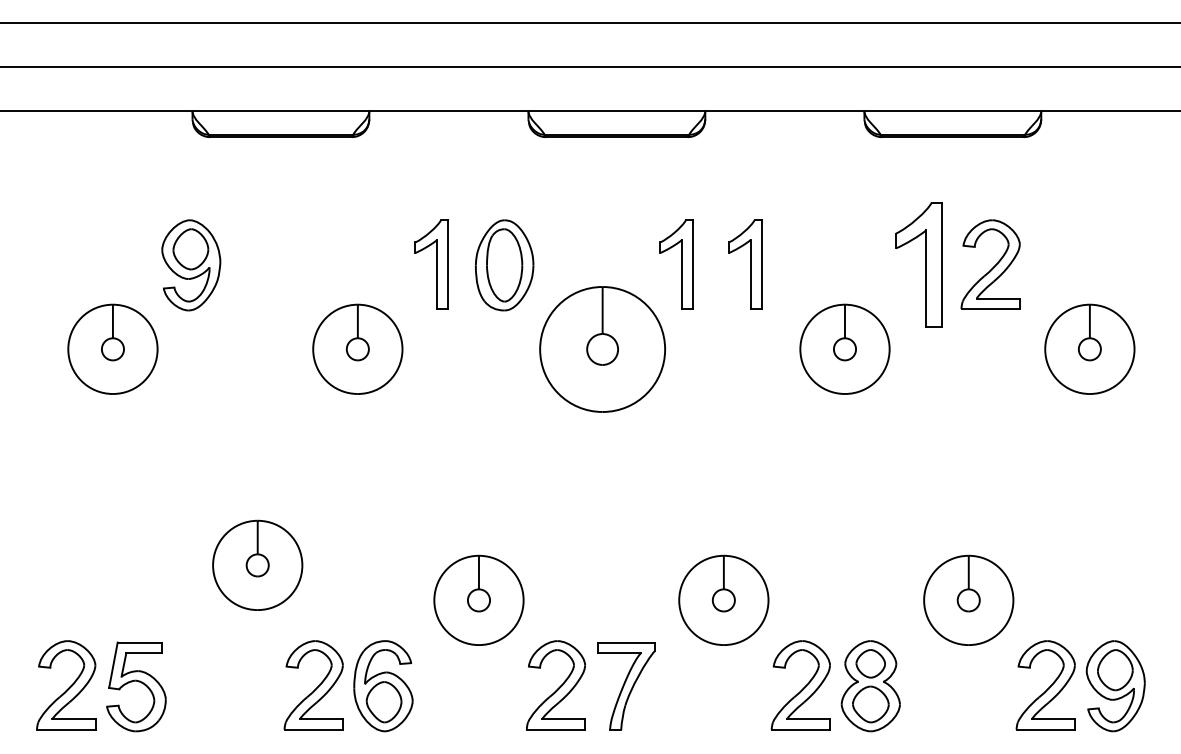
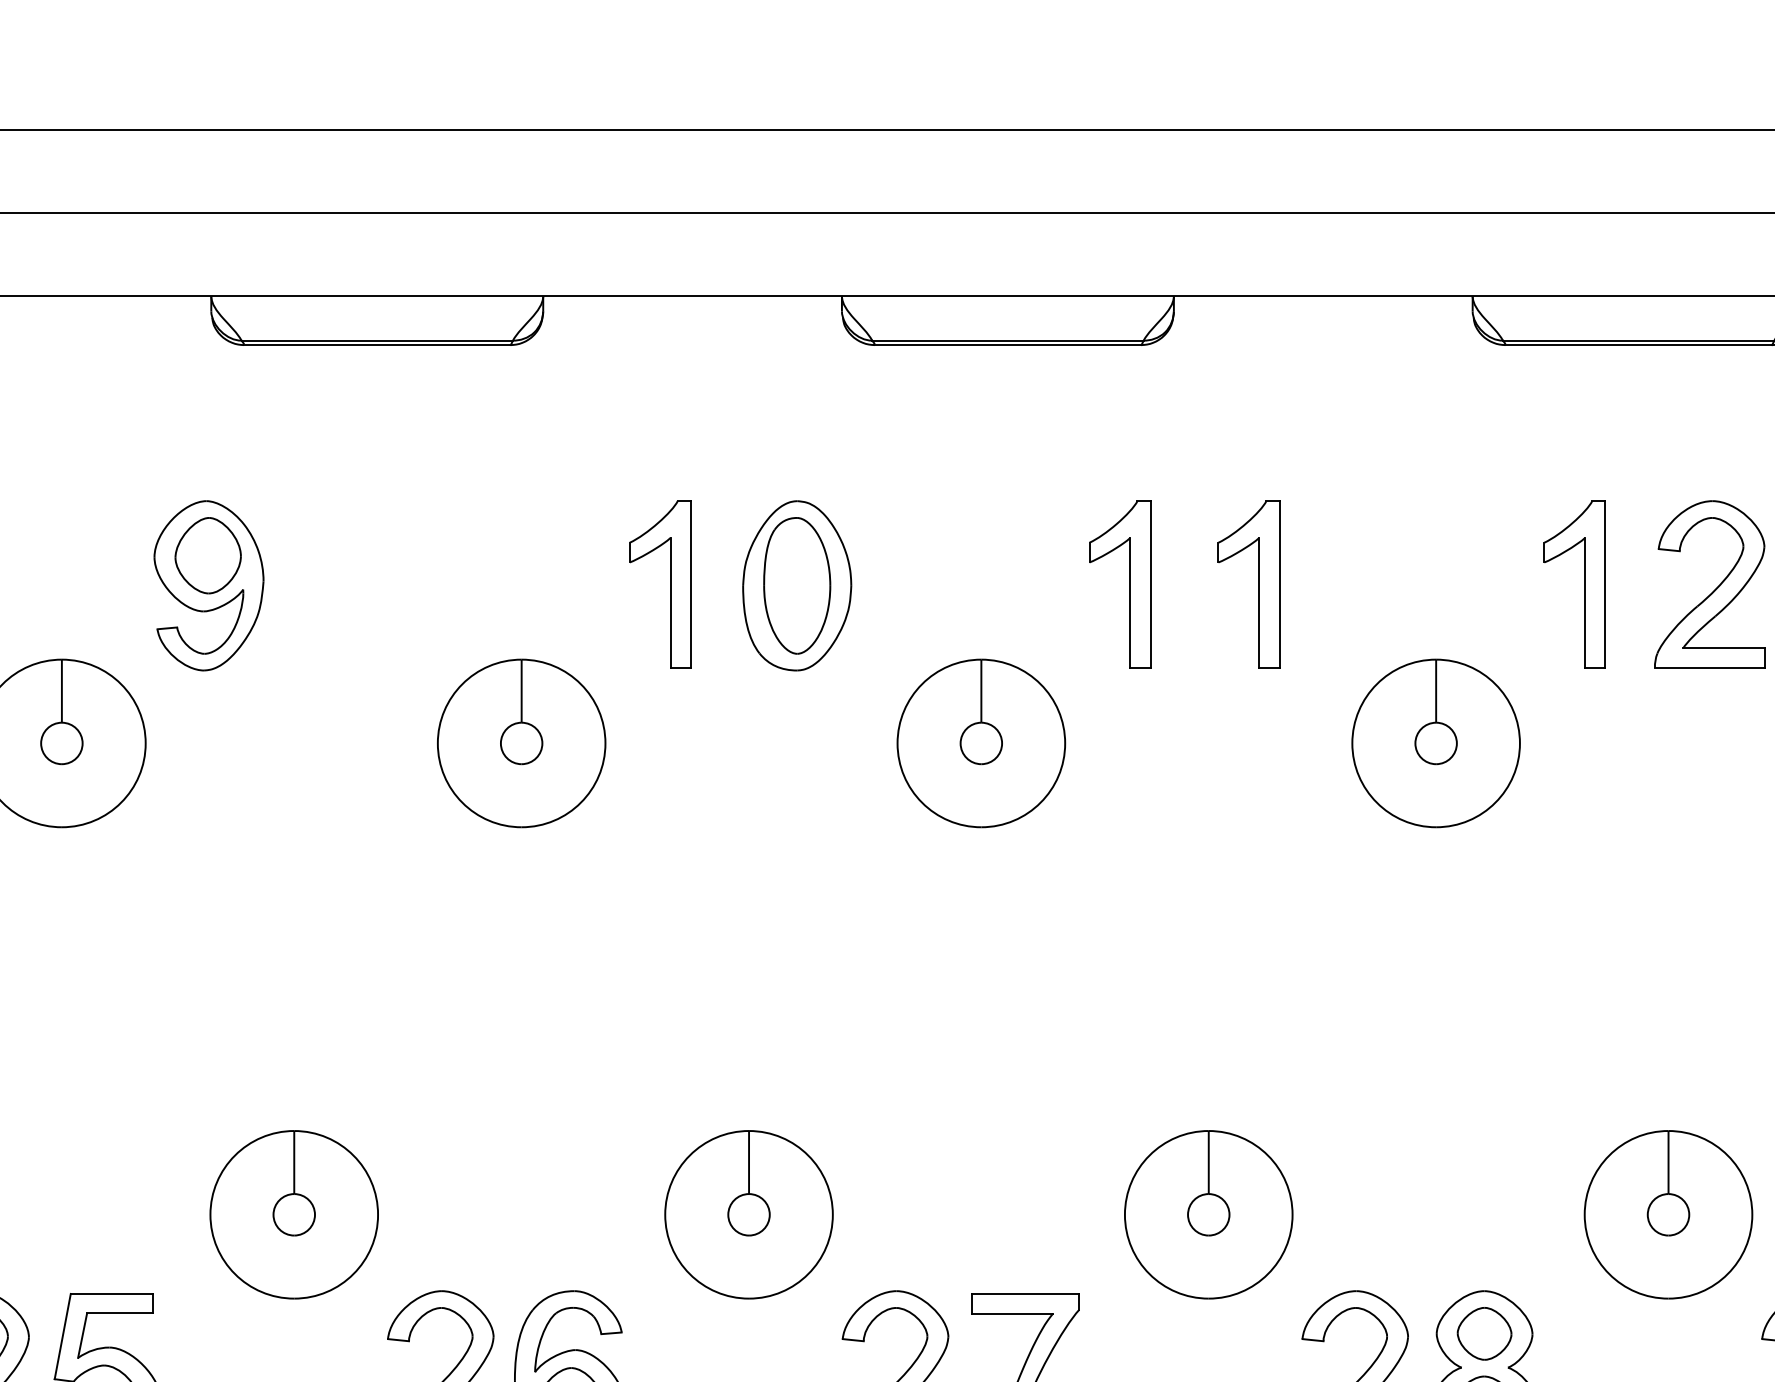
part: (918, 264) -> (1574, 584), size x0.71
part: (602, 348) -> (980, 741), size x0.71
part: (257, 564) -> (293, 1213), moved

